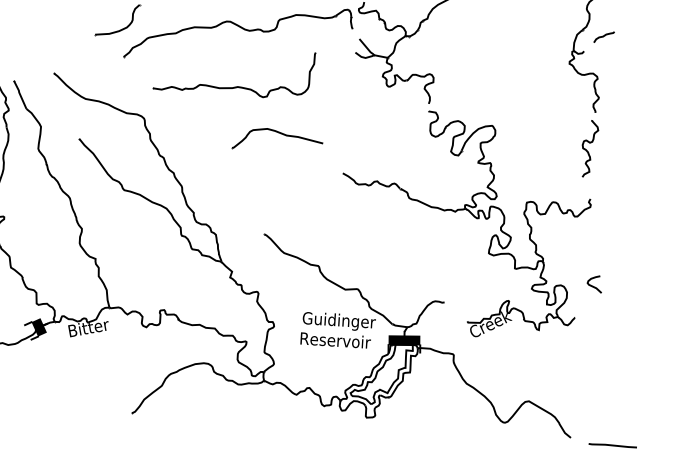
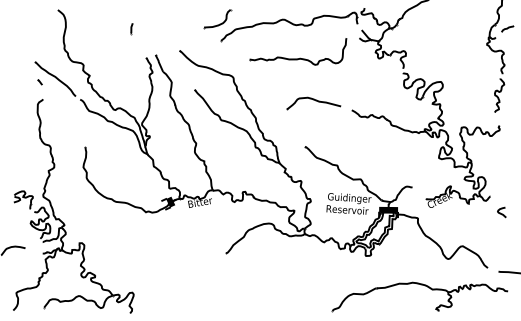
part: (238, 84) -> (300, 57), moved
part: (276, 138) -> (313, 103), moved
curve: (592, 284) -> (500, 212), moved

